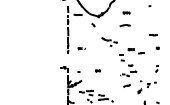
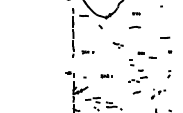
part: (110, 42) -> (118, 45), size x0.6
part: (81, 48) -> (87, 52), size x1.6
part: (98, 71) -> (106, 76), size x1.6
part: (147, 86) -> (158, 93), size x0.7

